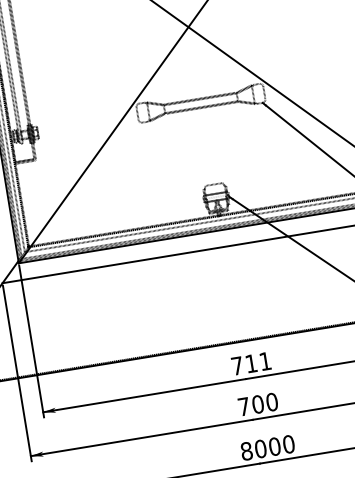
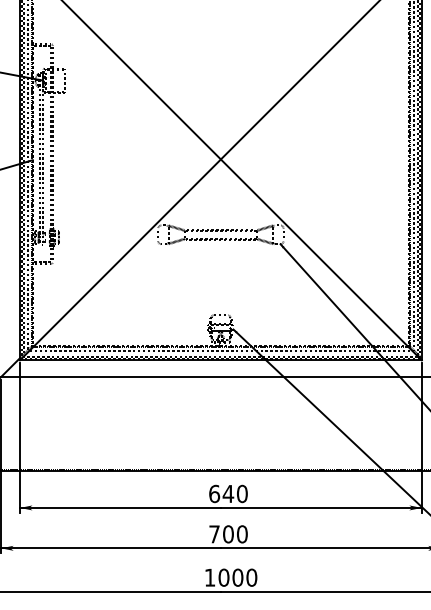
text: (251, 363) -> (228, 493), 711 -> 640
text: (246, 451) -> (209, 577), 8000 -> 1000

